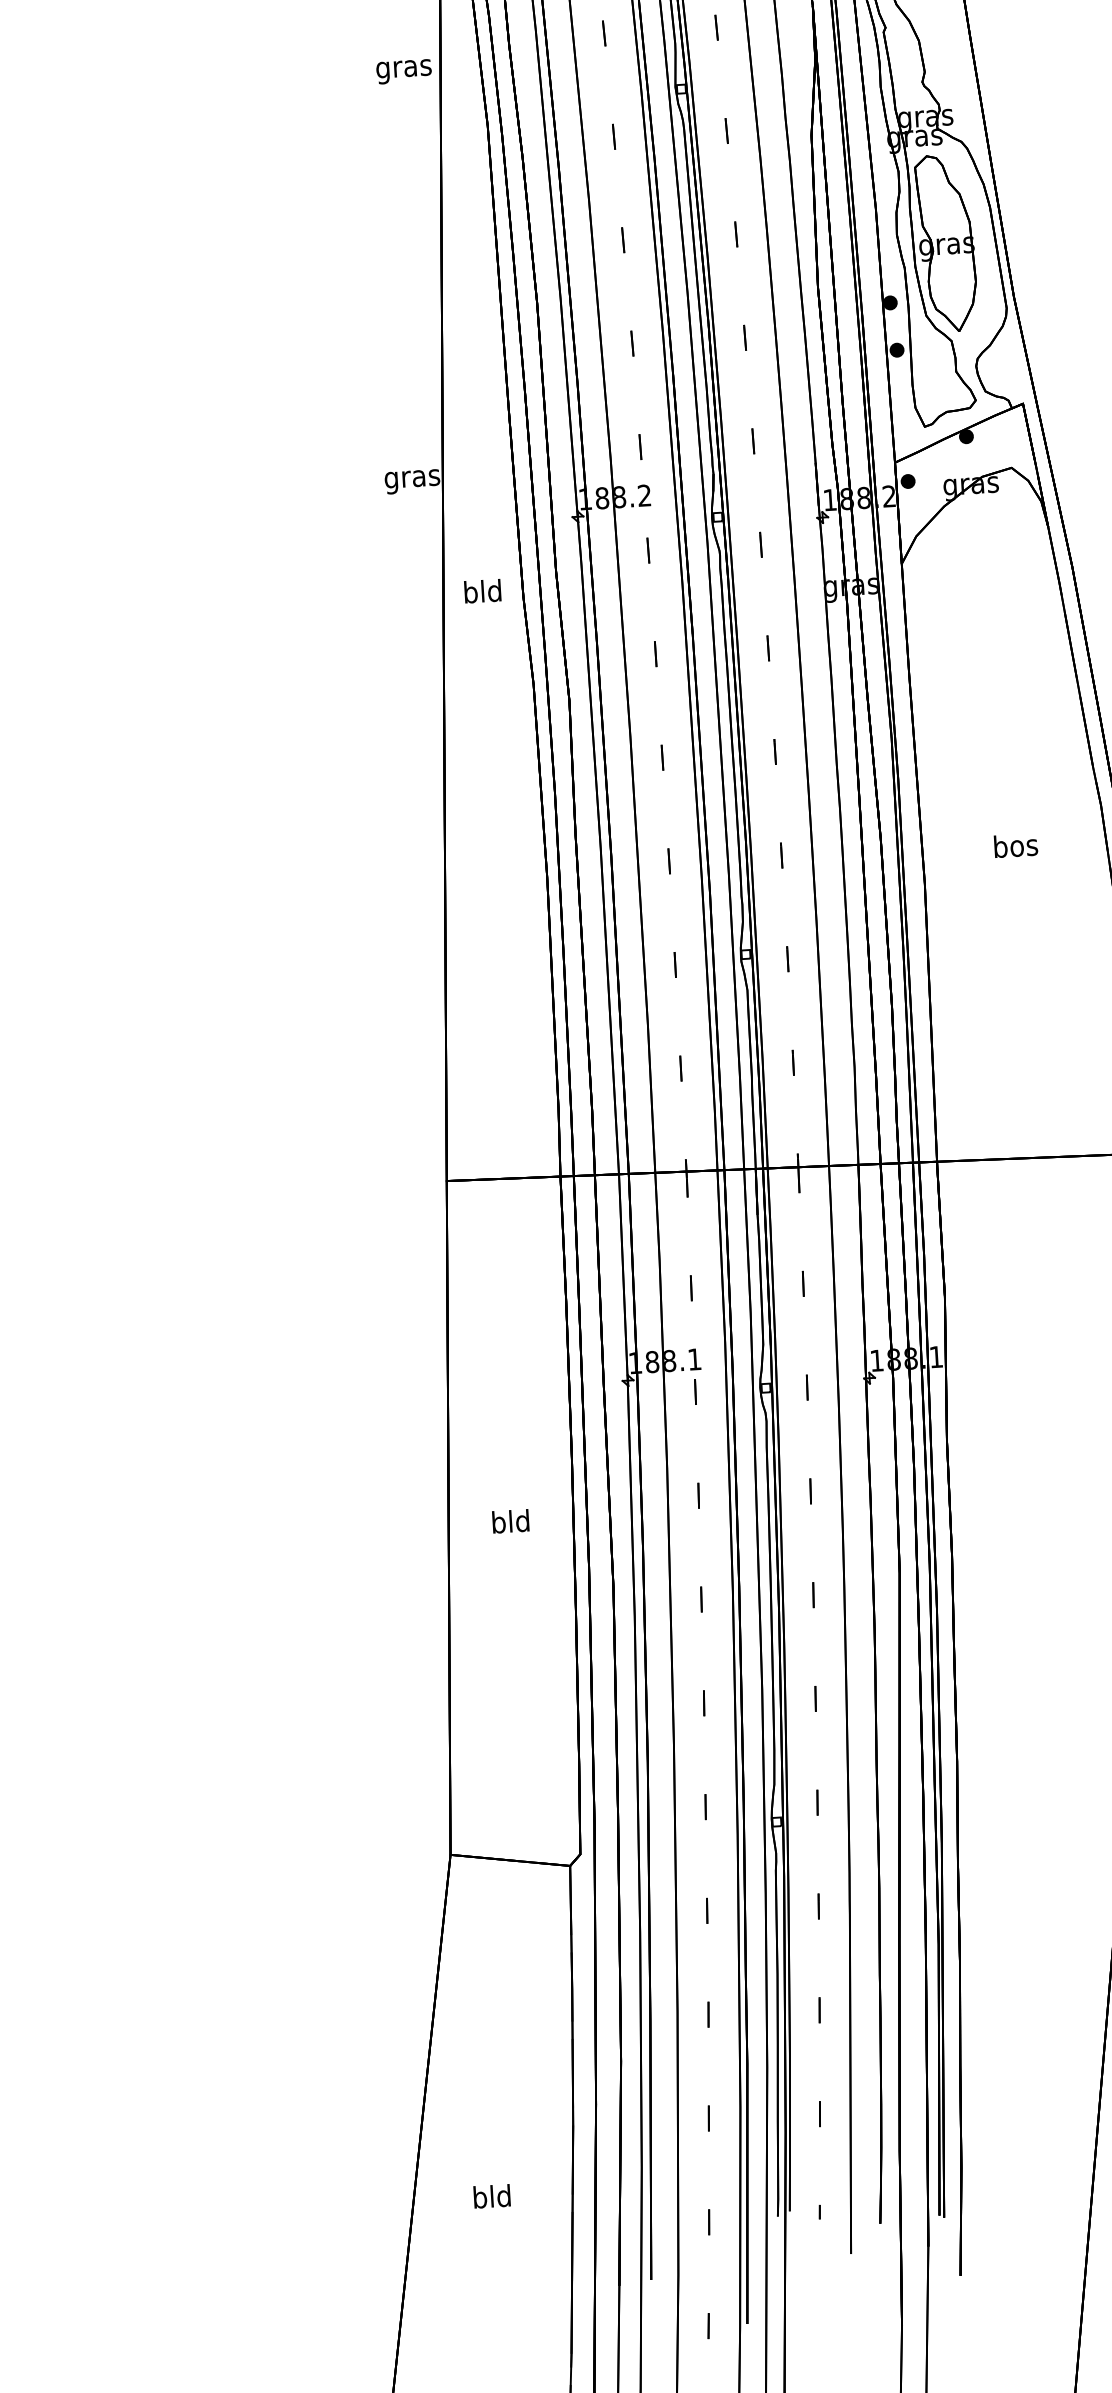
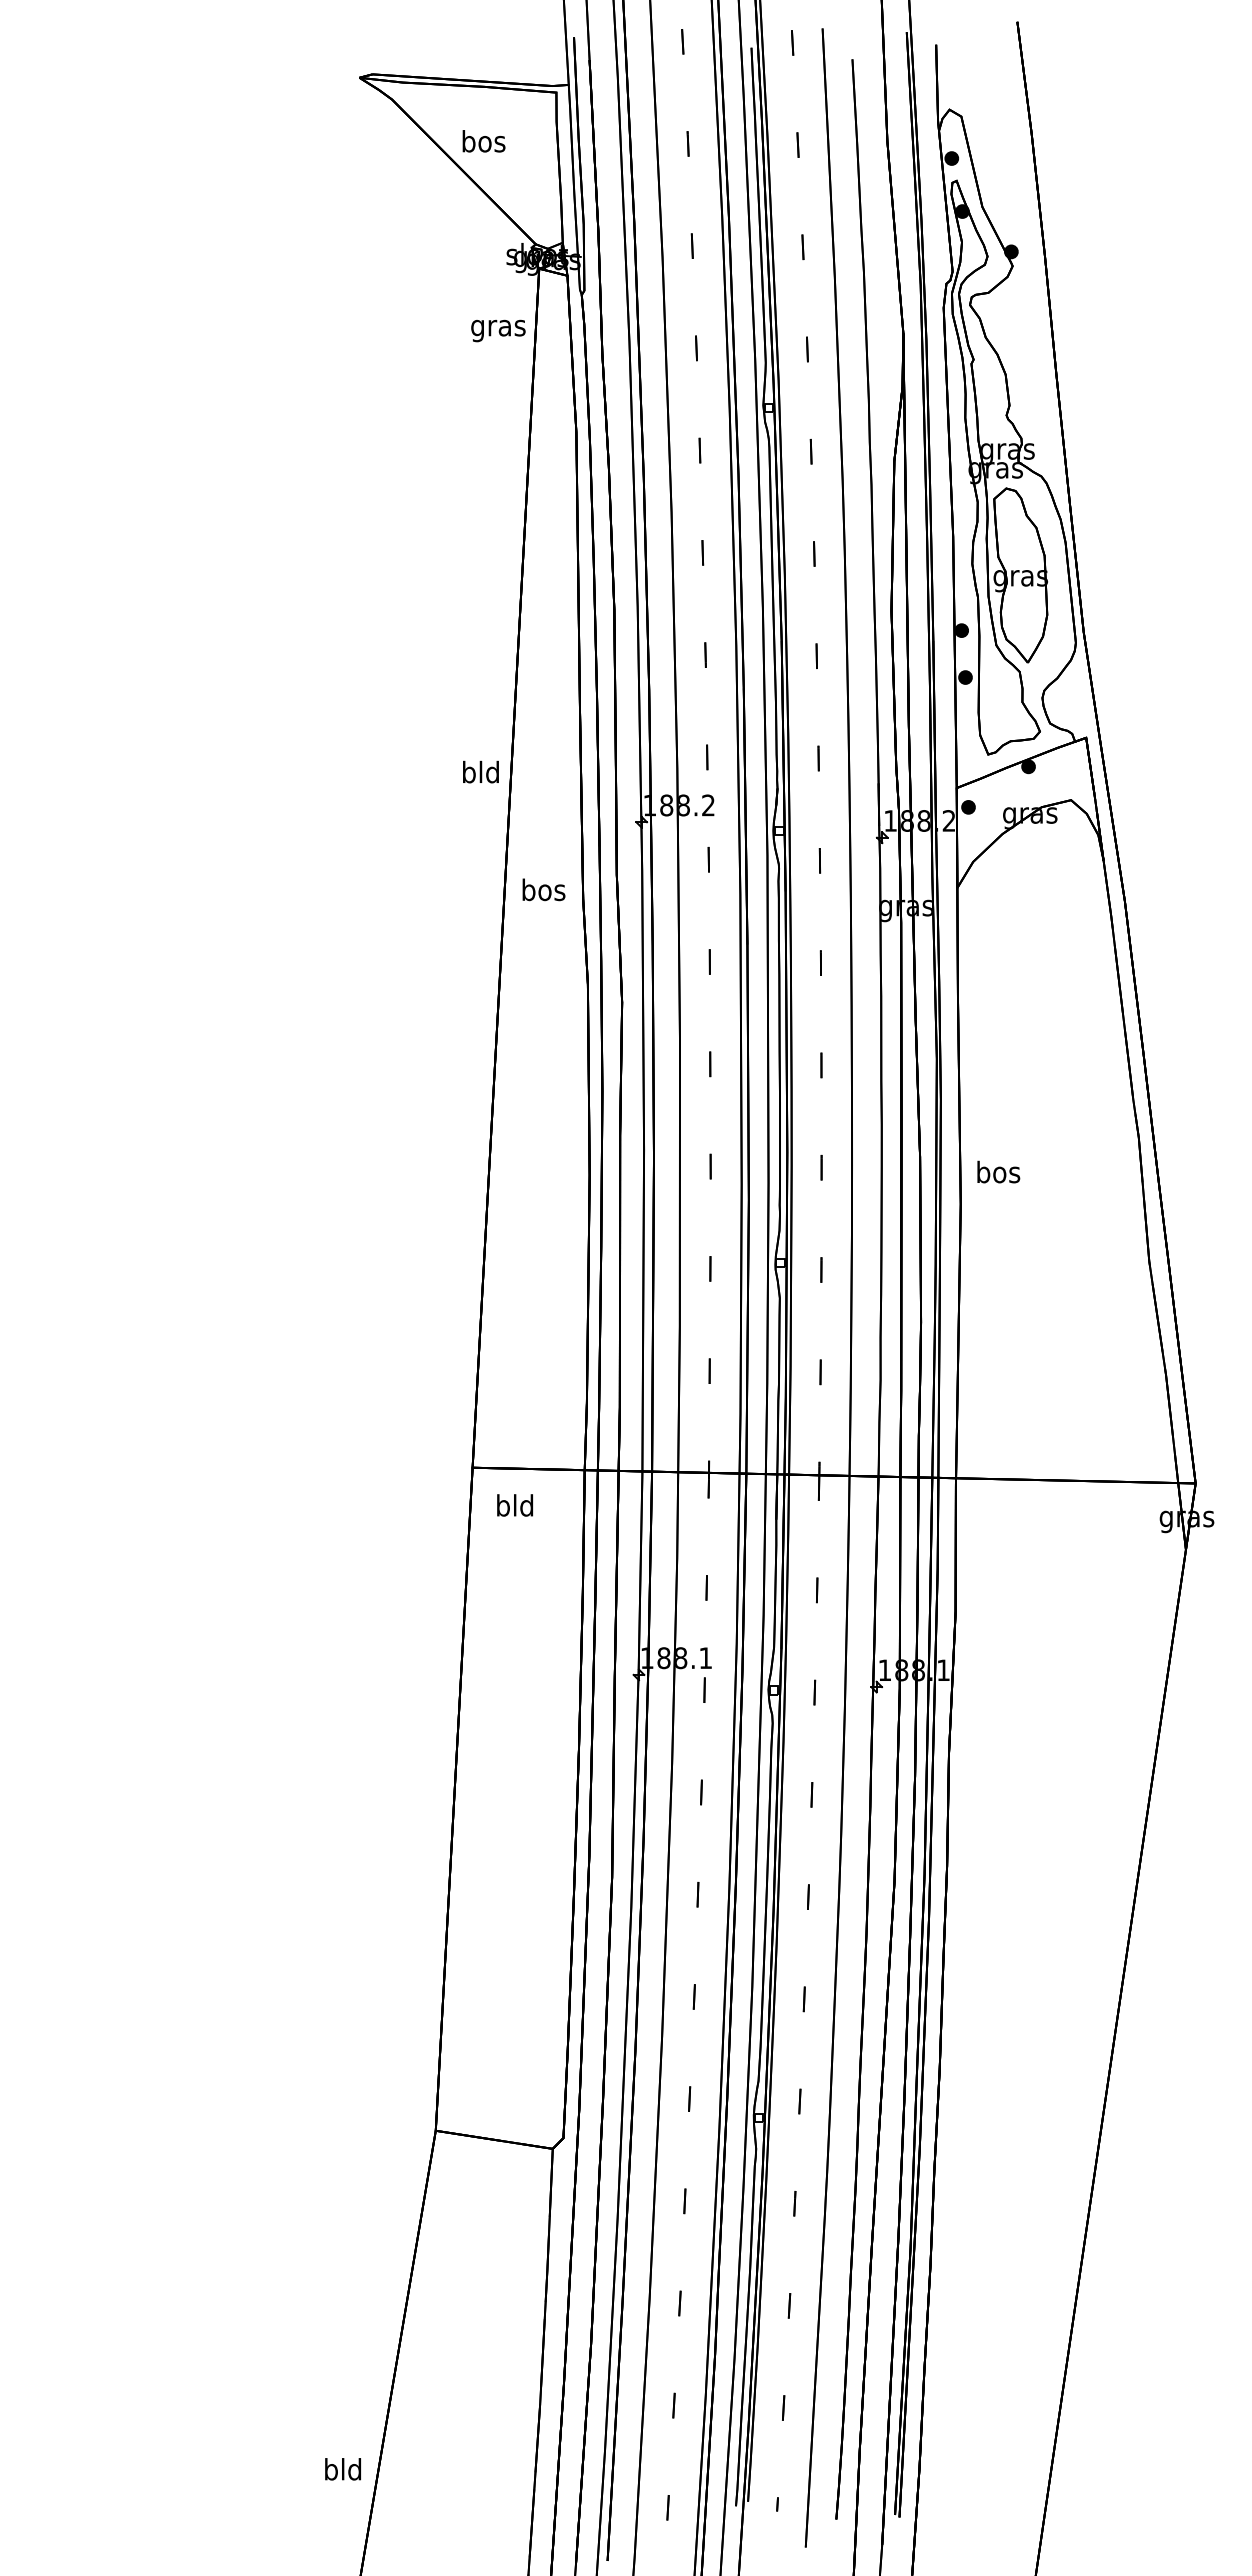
text: (404, 71) -> (498, 330), moved
text: (411, 478) -> (480, 774), gras -> bld
text: (482, 591) -> (543, 889), bld -> bos
text: (1015, 845) -> (998, 1171), moved
text: (510, 1521) -> (514, 1505), moved
text: (491, 2196) -> (342, 2469), moved

